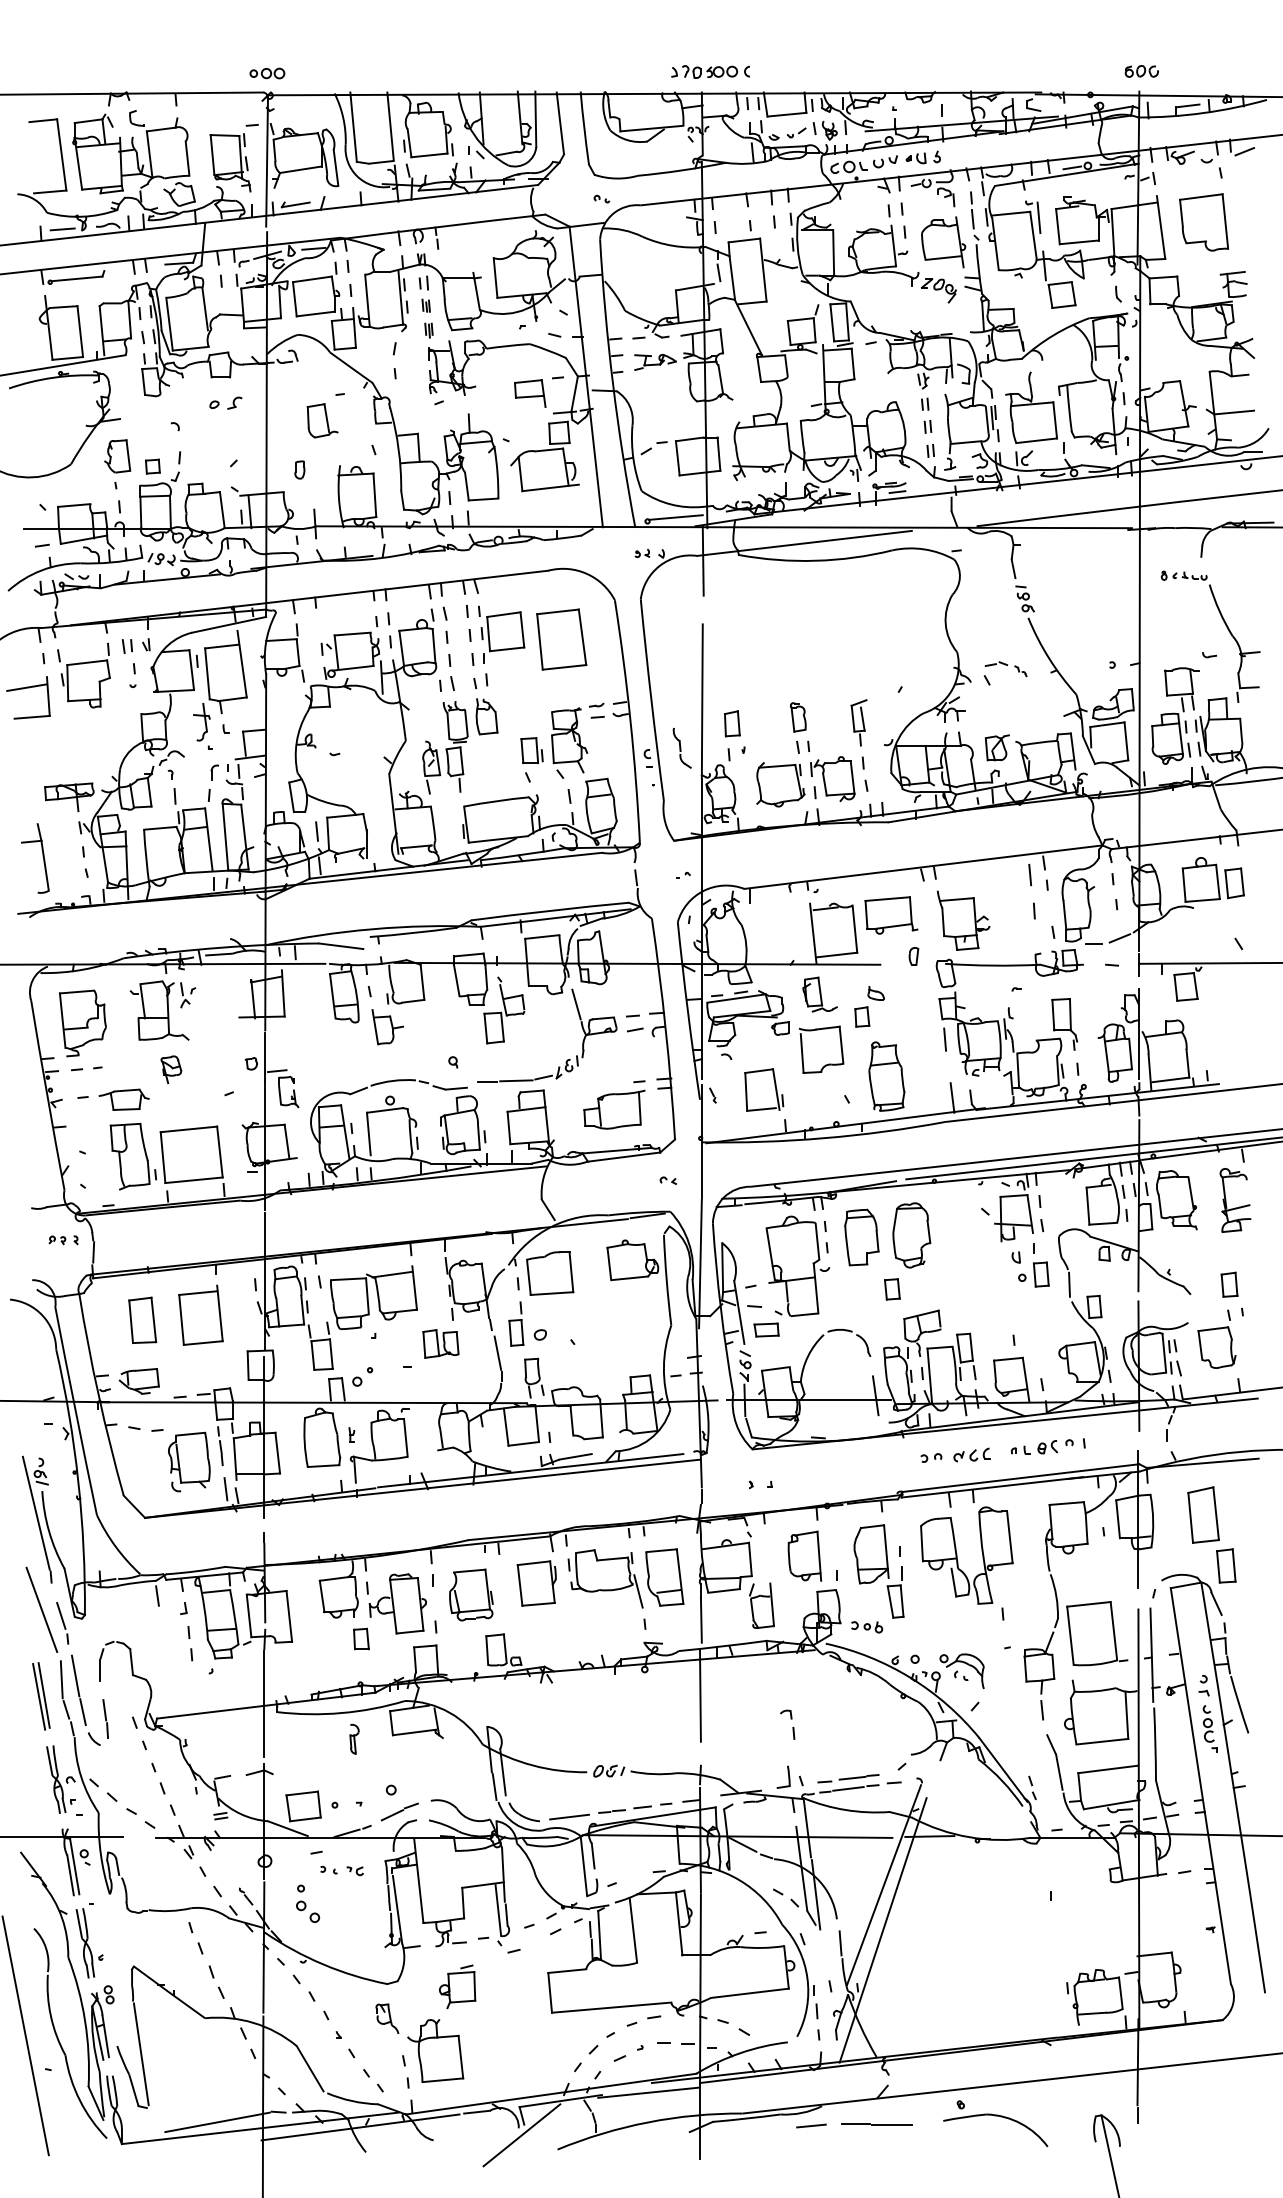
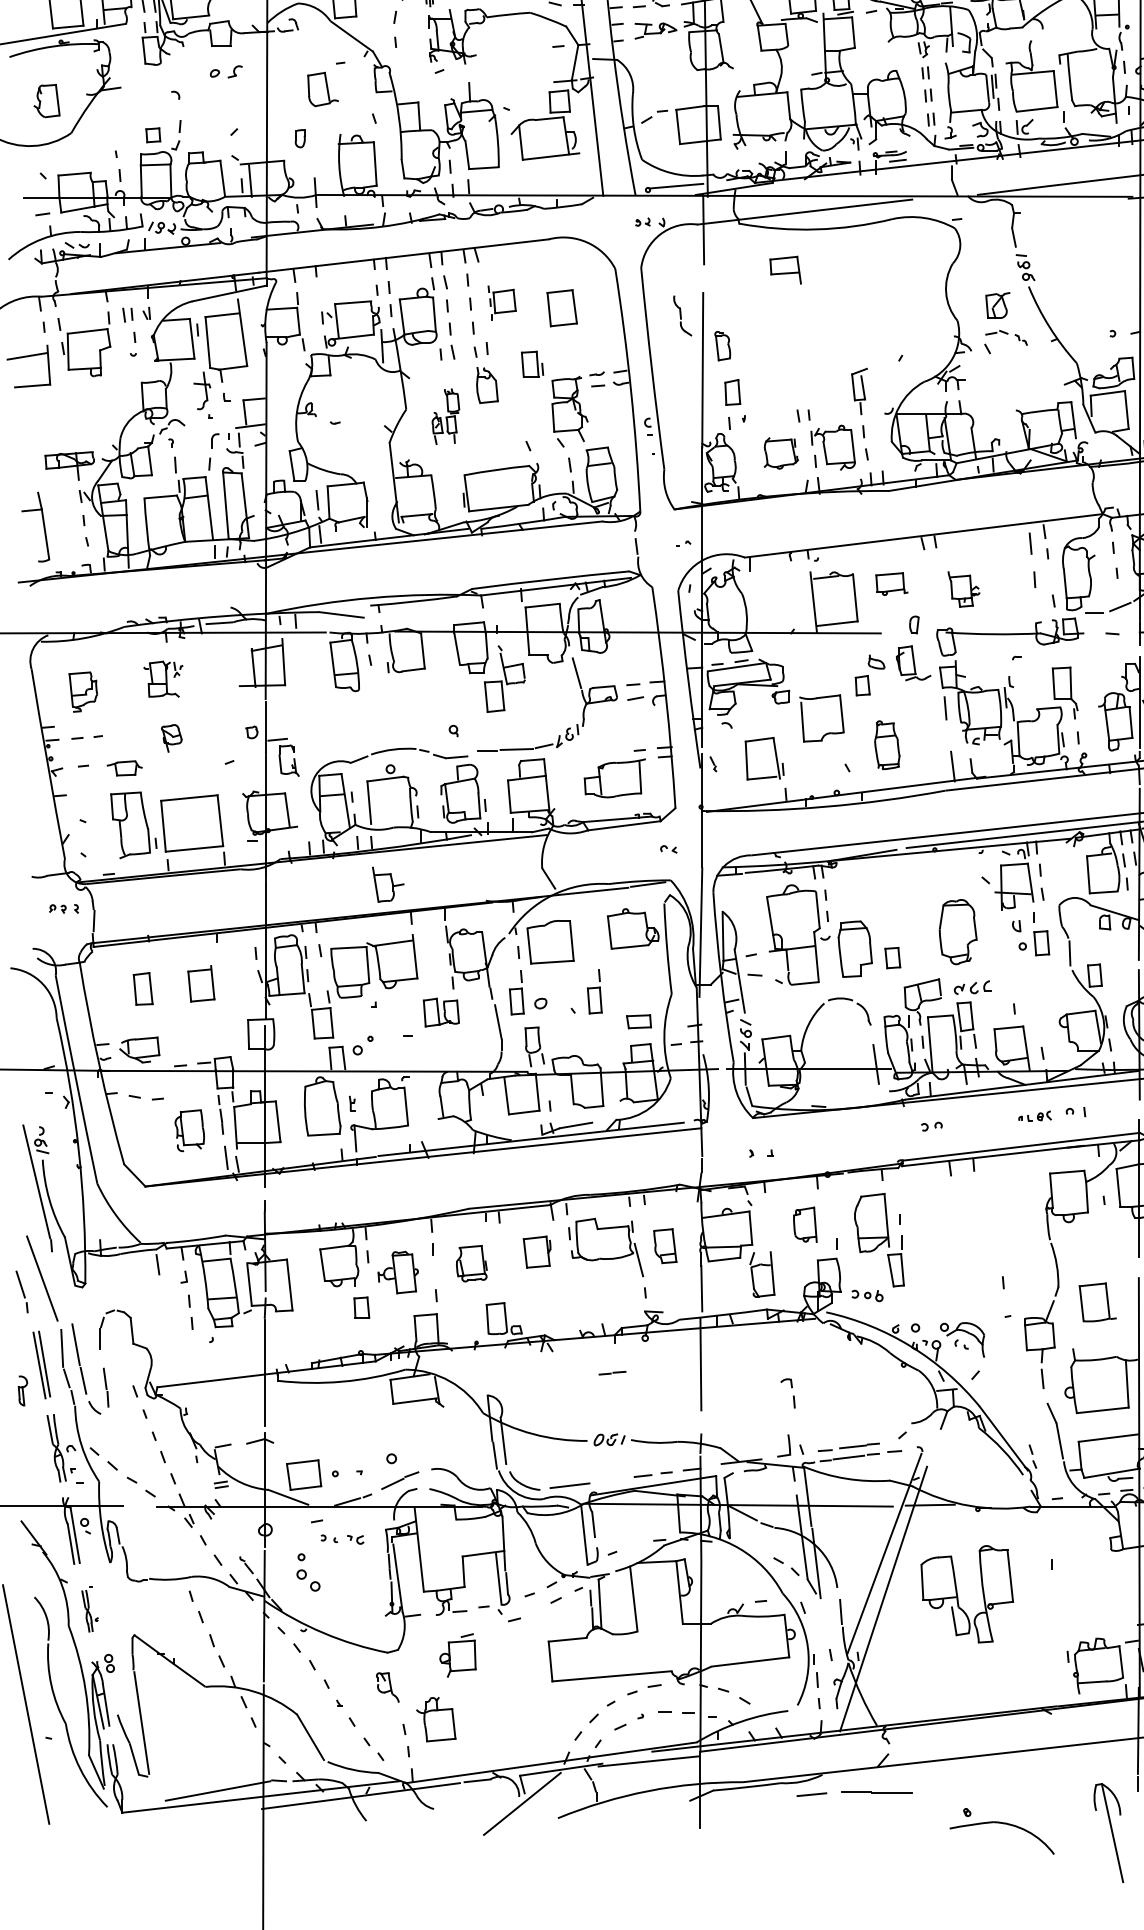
part: (530, 393) -> (785, 270), moved
part: (117, 456) -> (46, 101), moved
part: (501, 634) -> (501, 303), size x0.6
part: (561, 639) -> (561, 308), size x0.6
part: (798, 717) -> (722, 346), moved
part: (445, 747) -> (445, 416), size x0.6
part: (681, 747) -> (681, 315), moved
part: (996, 747) -> (996, 305), moved
part: (531, 750) -> (531, 364), moved
part: (780, 784) -> (780, 453), size x0.7
part: (891, 915) -> (891, 584), size x0.6
part: (963, 920) -> (963, 589), size x0.6
part: (819, 994) -> (912, 663), moved
part: (162, 1010) -> (162, 679), size x0.6
part: (82, 1023) -> (82, 692), size x0.6
part: (387, 1027) -> (387, 885), moved
part: (886, 1076) -> (886, 745), size x0.7
part: (123, 1099) -> (123, 768), size x0.7
part: (911, 1235) -> (957, 932), moved
part: (861, 1237) -> (854, 949), moved
part: (200, 1314) -> (200, 983), size x0.6
part: (142, 1319) -> (142, 988), size x0.7
part: (594, 1322) -> (594, 991), added
part: (766, 1329) -> (638, 1021), moved
part: (1034, 1447) -> (1034, 1116), size x0.7
part: (971, 1454) -> (971, 987), moved
part: (189, 1461) -> (189, 1130), size x0.7
part: (804, 1555) -> (804, 1224), size x0.7
part: (957, 1555) -> (957, 1594), moved
part: (664, 1577) -> (664, 1246), size x0.6
part: (536, 1583) -> (536, 1252), size x0.7
part: (471, 1594) -> (471, 1263), size x0.7
part: (397, 1603) -> (397, 1272), size x0.7
part: (62, 1623) -> (21, 1292), moved
part: (1097, 1633) -> (1097, 1302), size x0.6
part: (354, 1738) -> (22, 1390), moved
line: (611, 1811) -> (611, 1373), moved
part: (89, 1940) -> (89, 1609), size x0.6
part: (435, 2050) -> (435, 1719), size x0.7
part: (995, 2116) -> (1001, 1824), moved

